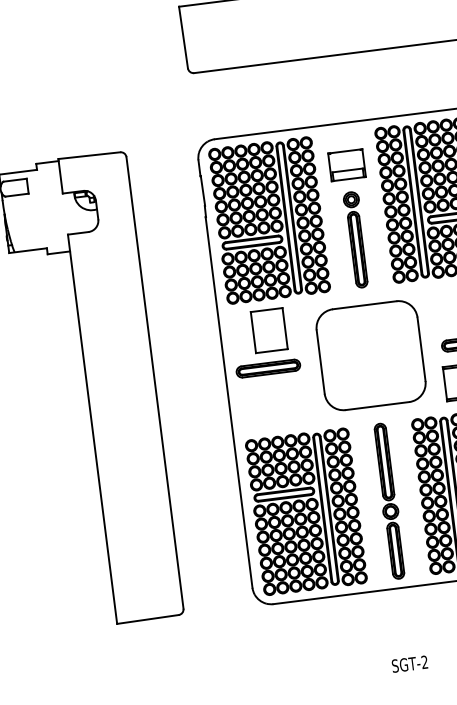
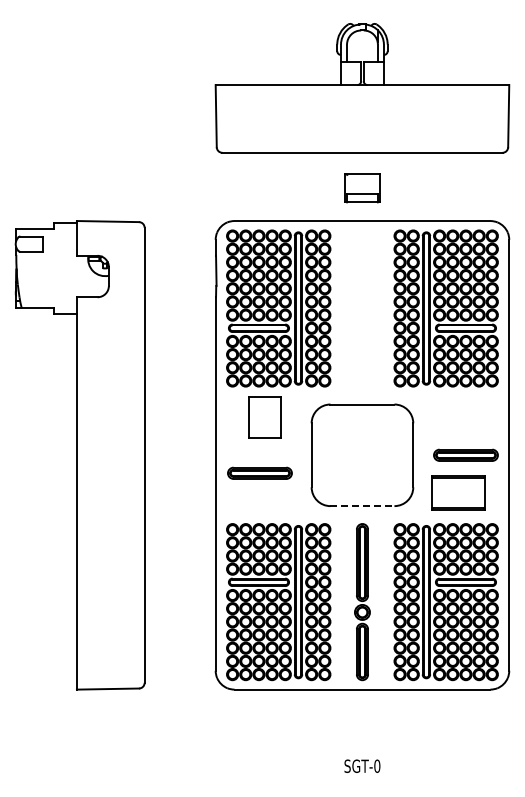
part: (347, 165) -> (362, 188), moved
part: (356, 239) -> (362, 338), removed
part: (267, 367) -> (259, 472), moved
line: (377, 406) -> (362, 506), solid -> dashed
text: (424, 661) -> (377, 765), SGT-2 -> SGT-0

